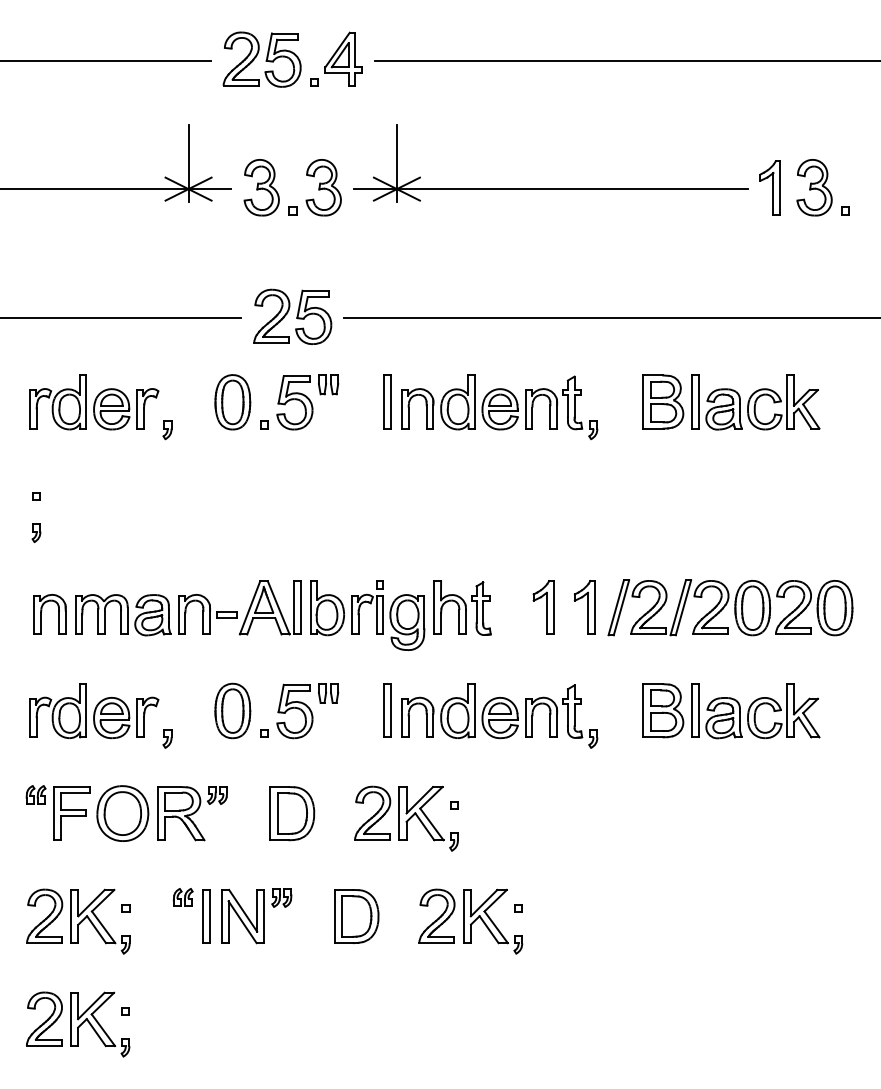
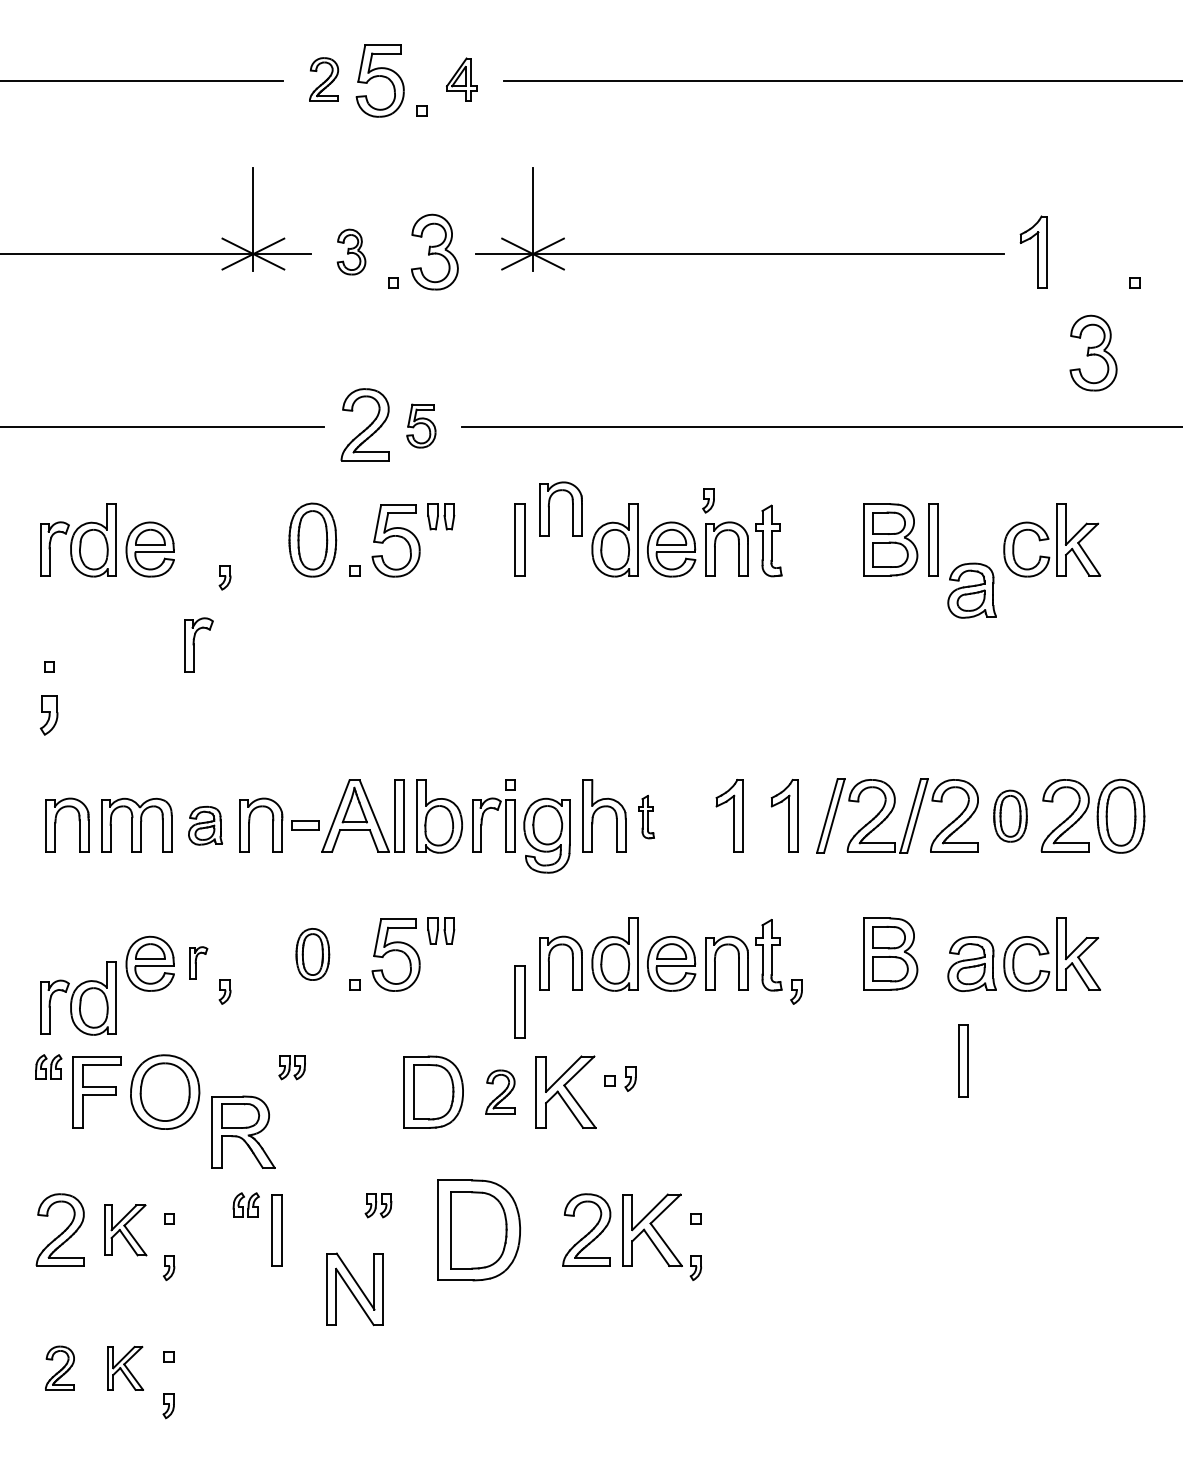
part: (240, 59) -> (323, 79), size x0.6
part: (343, 59) -> (461, 79), size x0.6
part: (261, 187) -> (351, 251), size x0.6
part: (814, 187) -> (1093, 352), moved
part: (313, 316) -> (421, 425), size x0.6
part: (147, 408) -> (198, 644), moved
part: (409, 408) -> (549, 508), moved
part: (723, 409) -> (971, 590), moved
part: (593, 430) -> (708, 500), moved
part: (36, 532) -> (49, 715), size x1.6
part: (752, 607) -> (1010, 815), size x0.7
part: (481, 608) -> (646, 816), size x0.6
part: (152, 614) -> (205, 825), size x0.7
part: (386, 710) -> (519, 1001), moved
part: (695, 710) -> (963, 1060), moved
part: (58, 711) -> (78, 998), moved
part: (232, 711) -> (312, 954), size x0.7
part: (147, 716) -> (198, 962), size x0.6
part: (181, 813) -> (243, 1131), moved
part: (292, 813) -> (433, 1091), moved
part: (372, 813) -> (500, 1091), size x0.6
part: (453, 841) -> (630, 1078), moved
part: (356, 915) -> (478, 1229), size x1.4
part: (93, 916) -> (125, 1230), size x0.7
part: (242, 916) -> (354, 1289), moved
part: (44, 1018) -> (59, 1367), size x0.6
part: (93, 1019) -> (125, 1368), size x0.6

